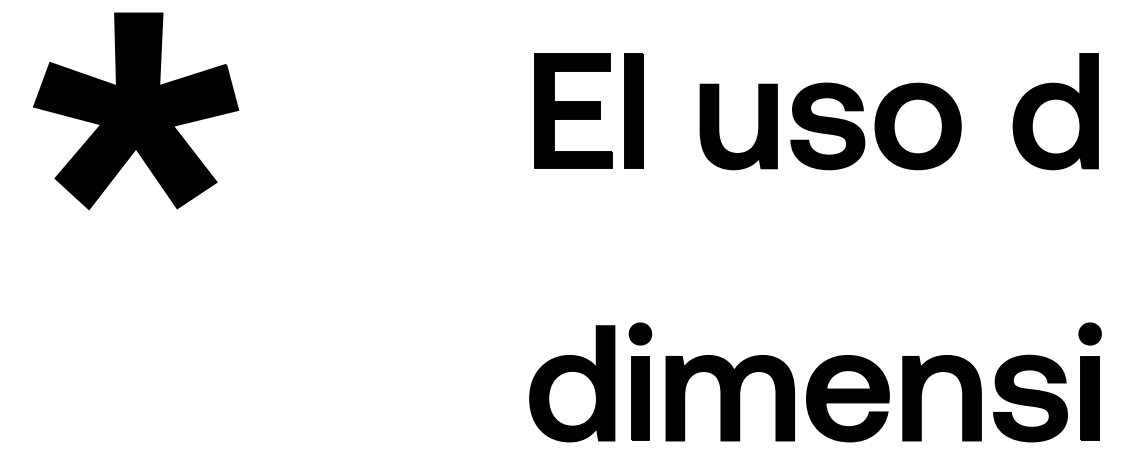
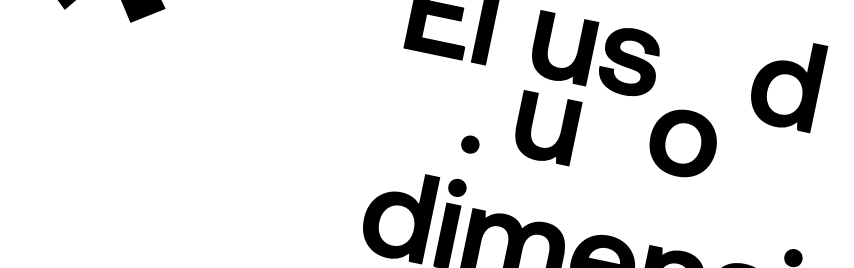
part: (1055, 111) -> (786, 83), moved
part: (917, 126) -> (682, 143), moved
part: (719, 233) -> (532, 125), added
part: (645, 274) -> (470, 144), added

